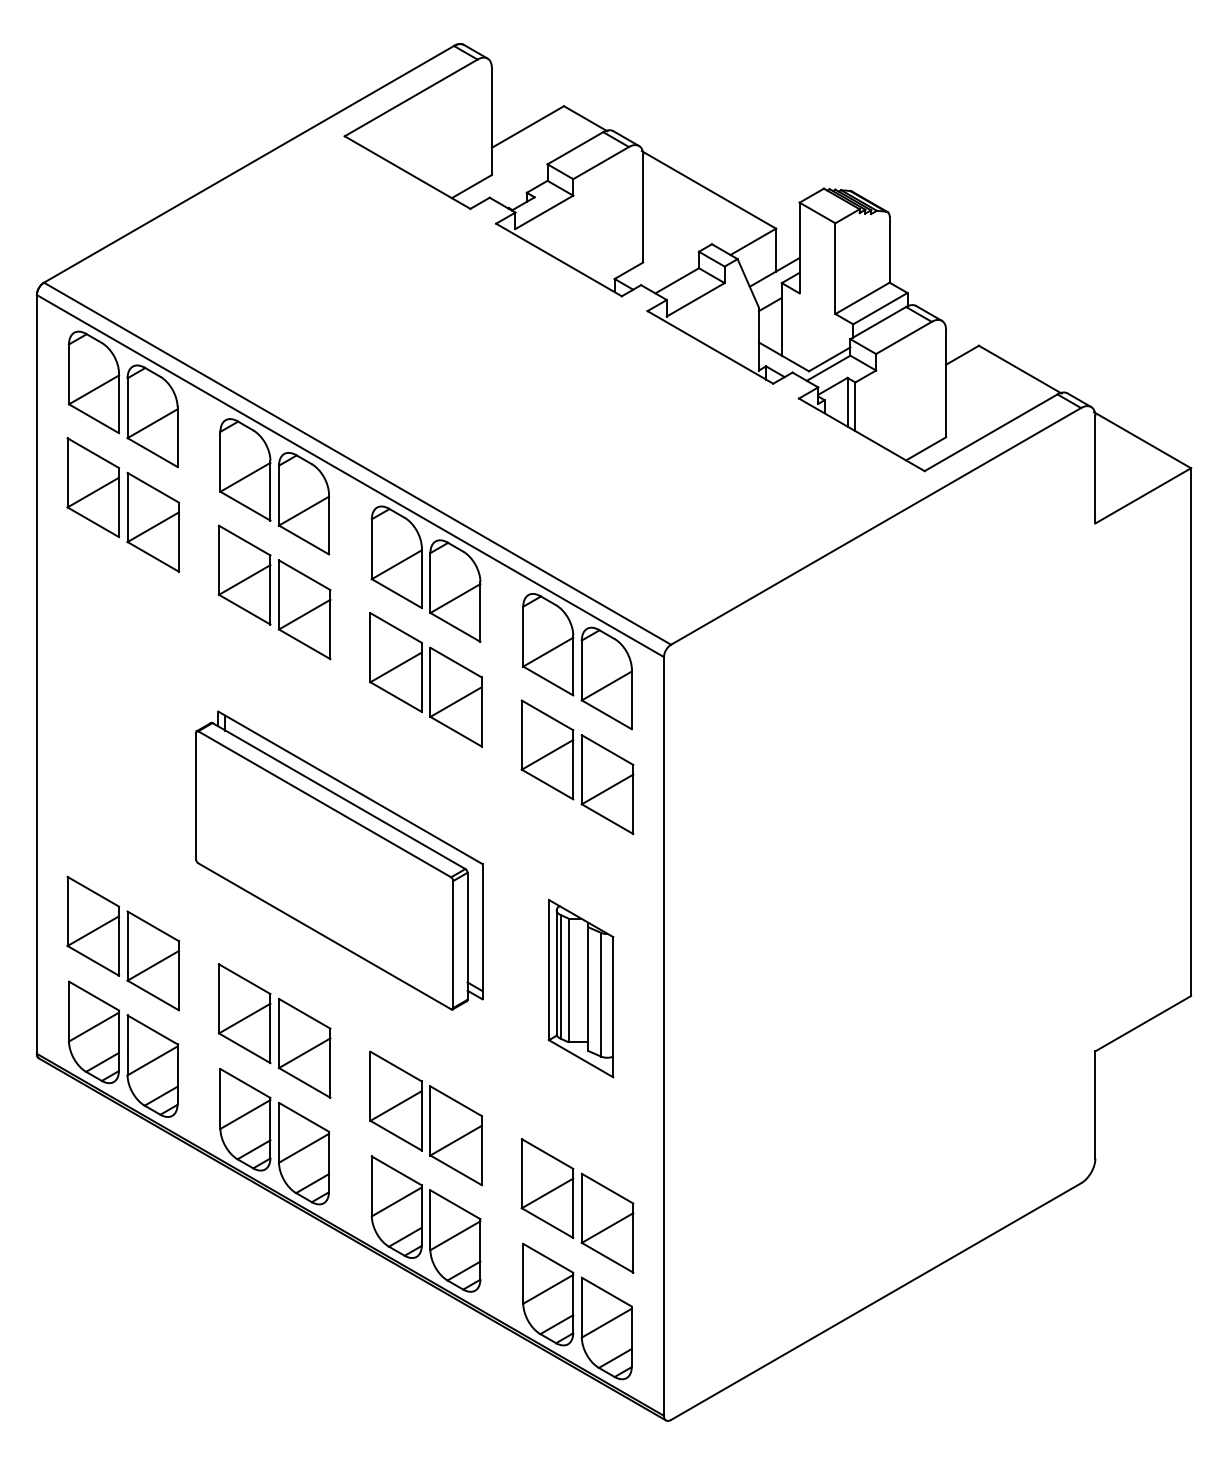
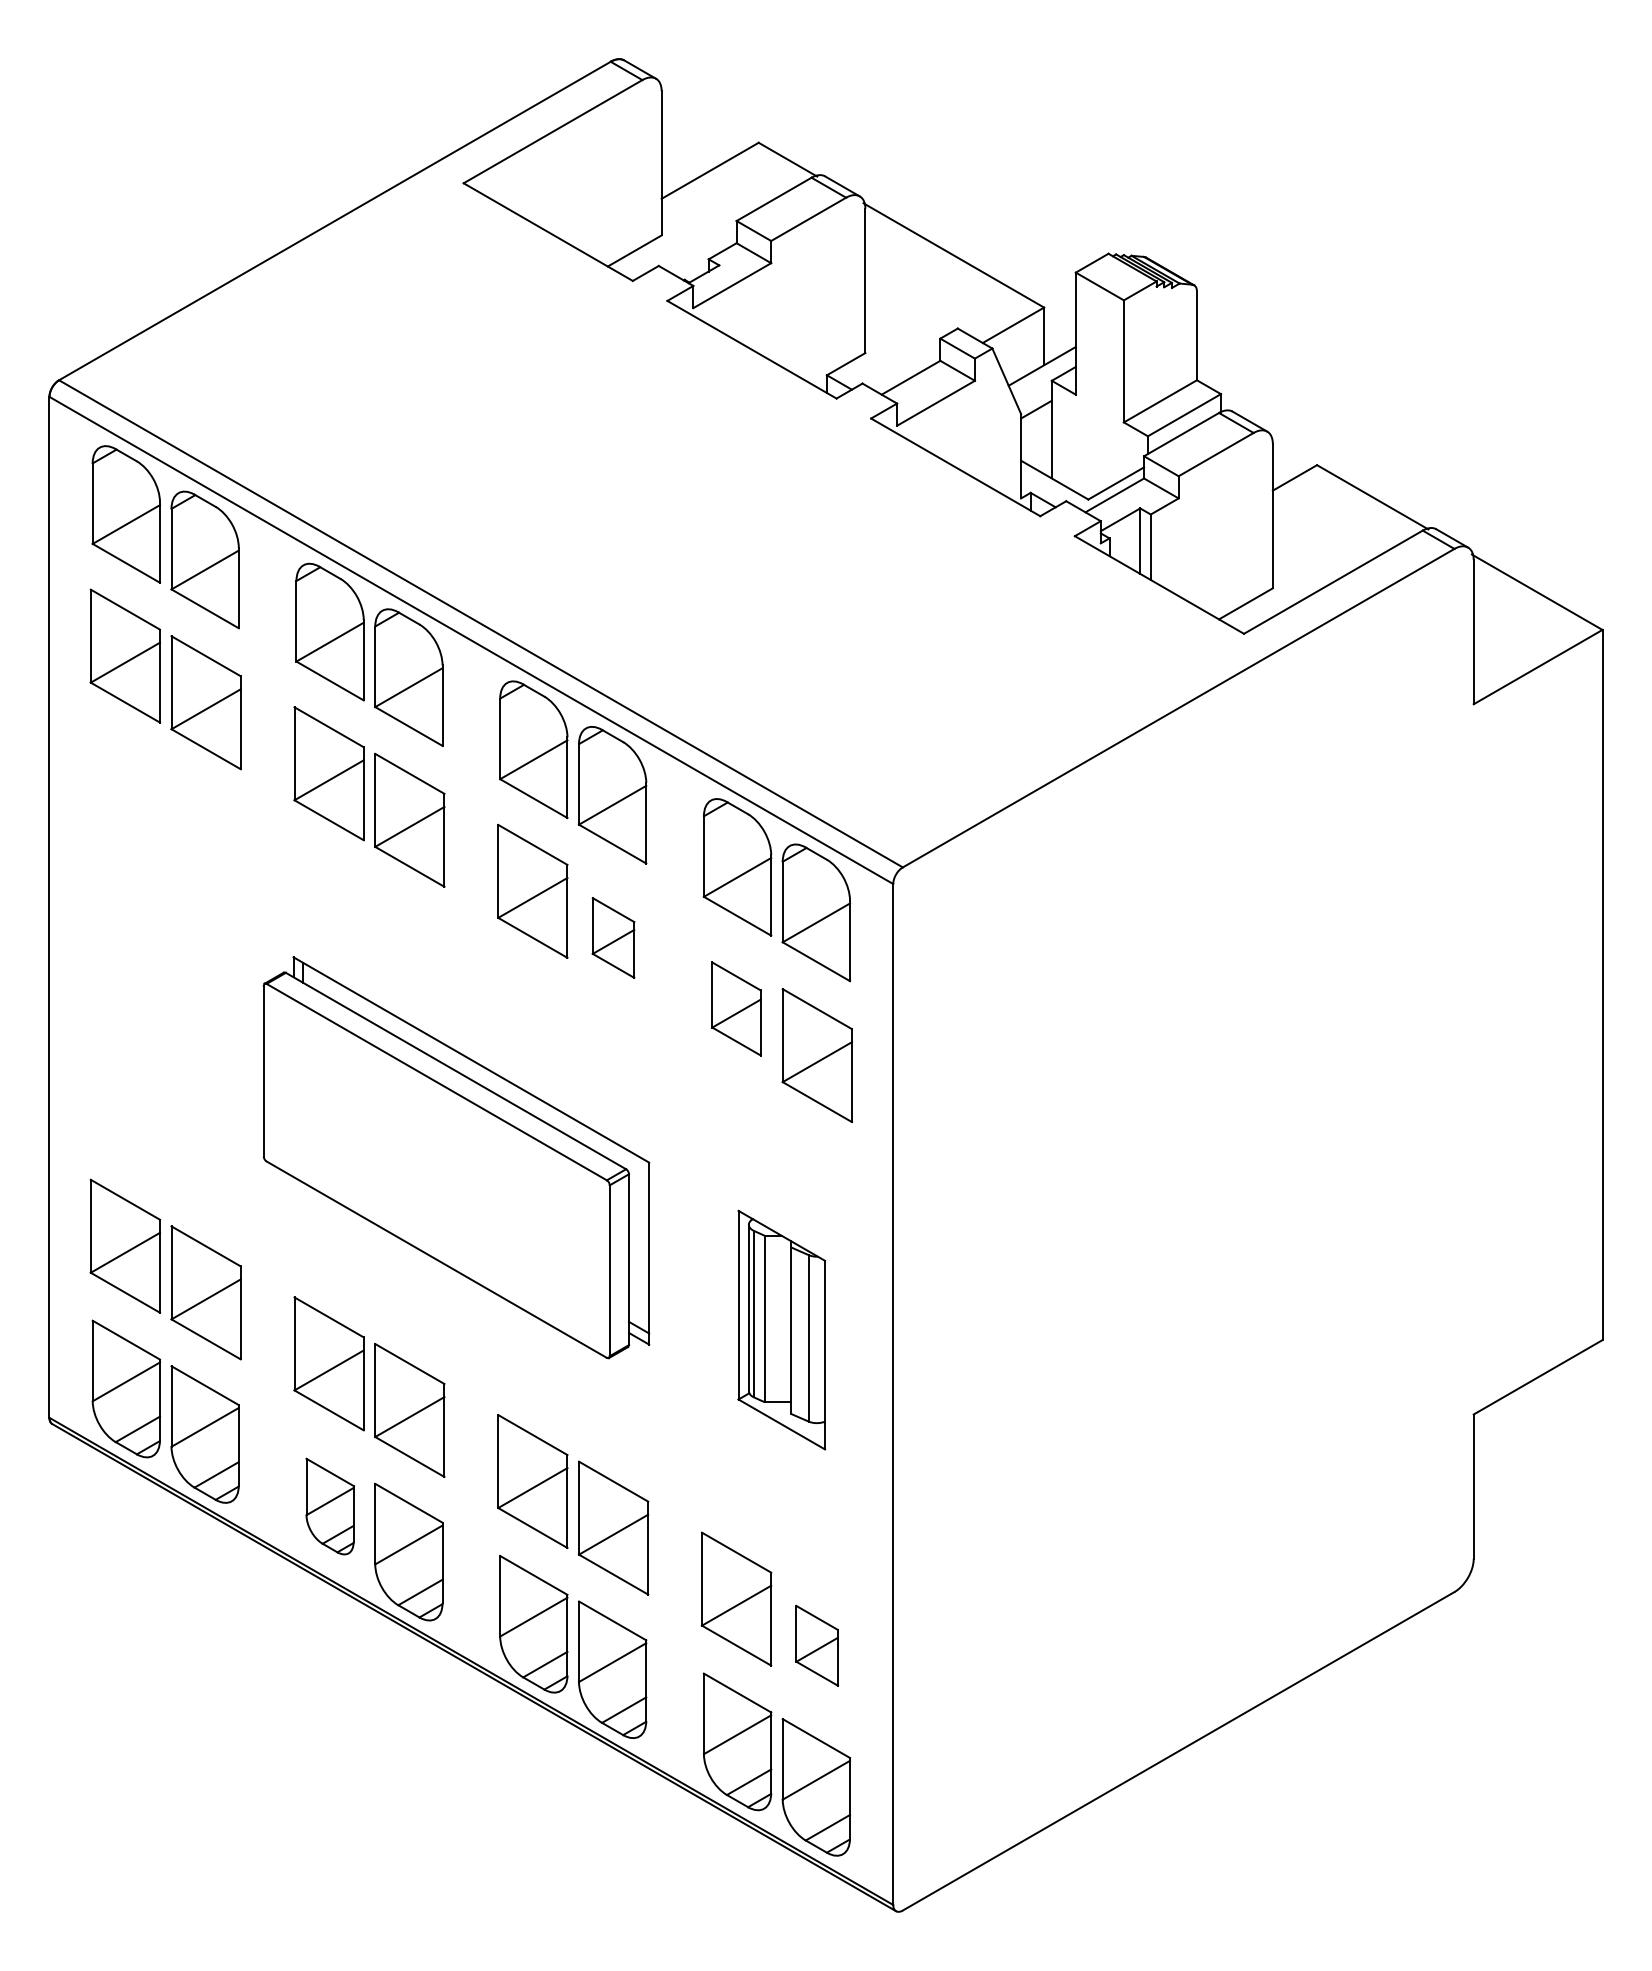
part: (456, 696) -> (613, 937), size x0.6
part: (547, 749) -> (736, 1008), size x0.7
part: (245, 1119) -> (329, 1506), size x0.7
part: (606, 1223) -> (816, 1645), size x0.6

